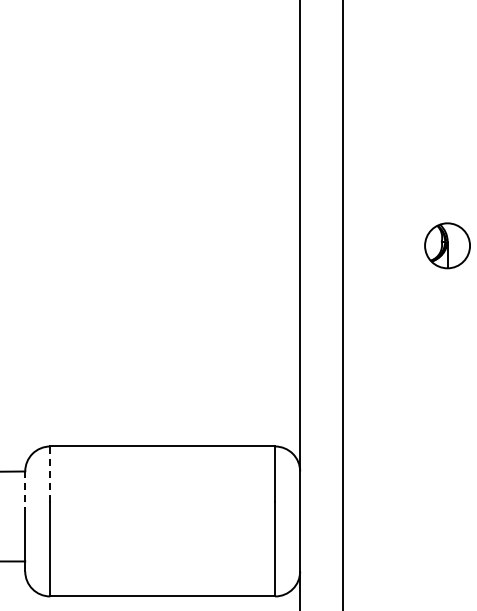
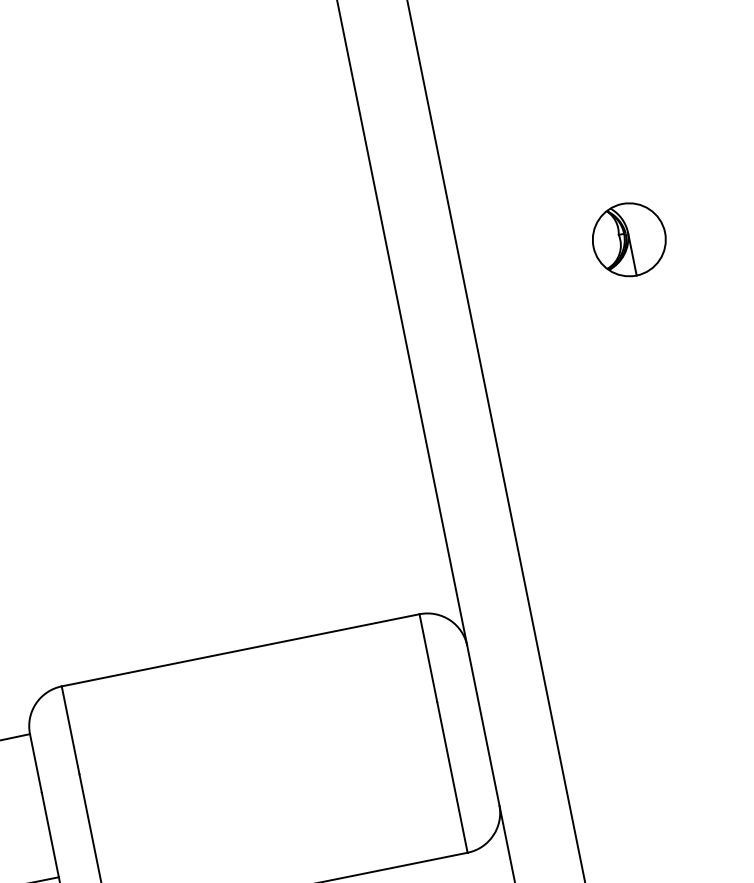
line: (50, 474) -> (71, 730), dashed -> solid
line: (25, 490) -> (36, 764), dashed -> solid

